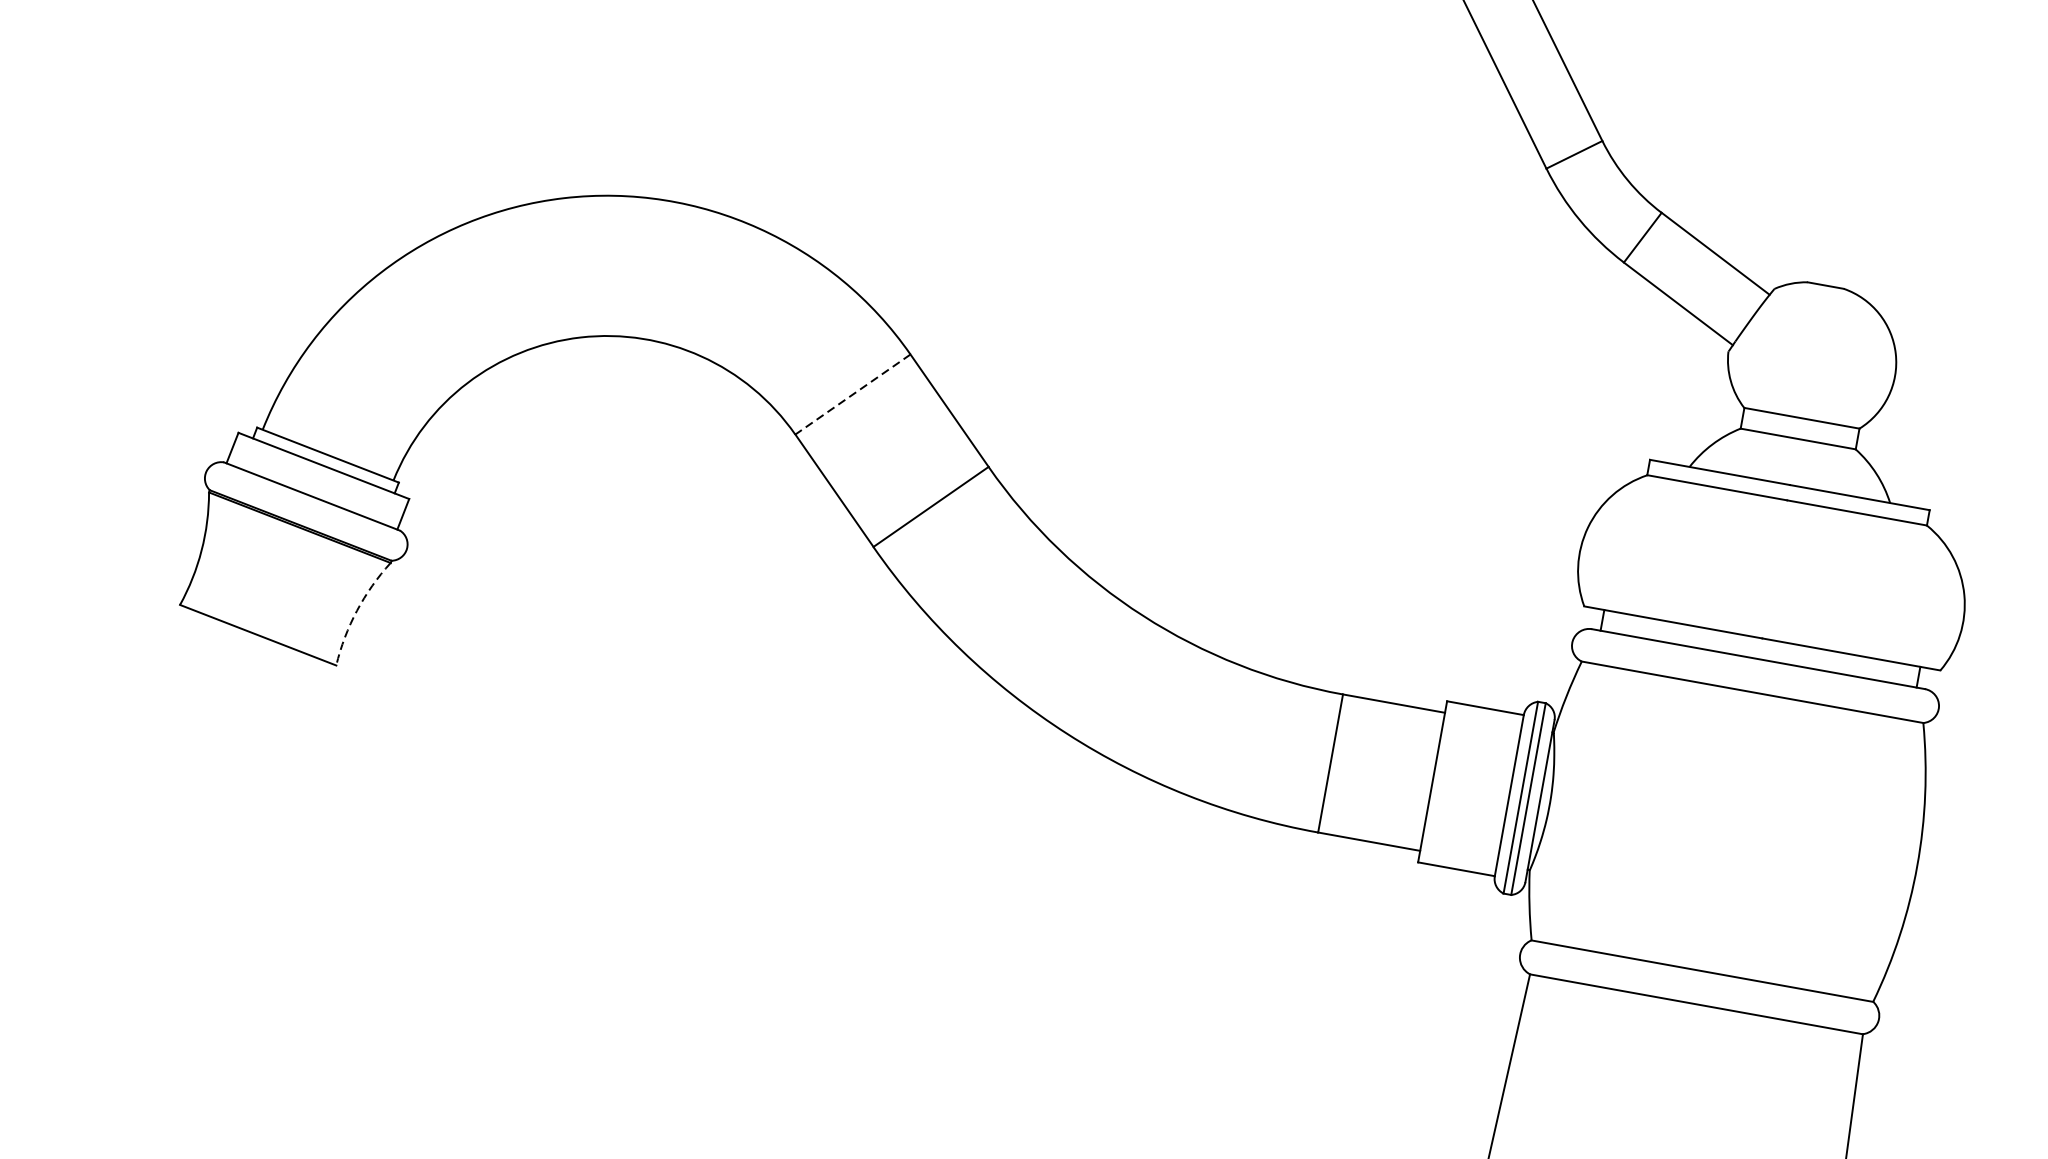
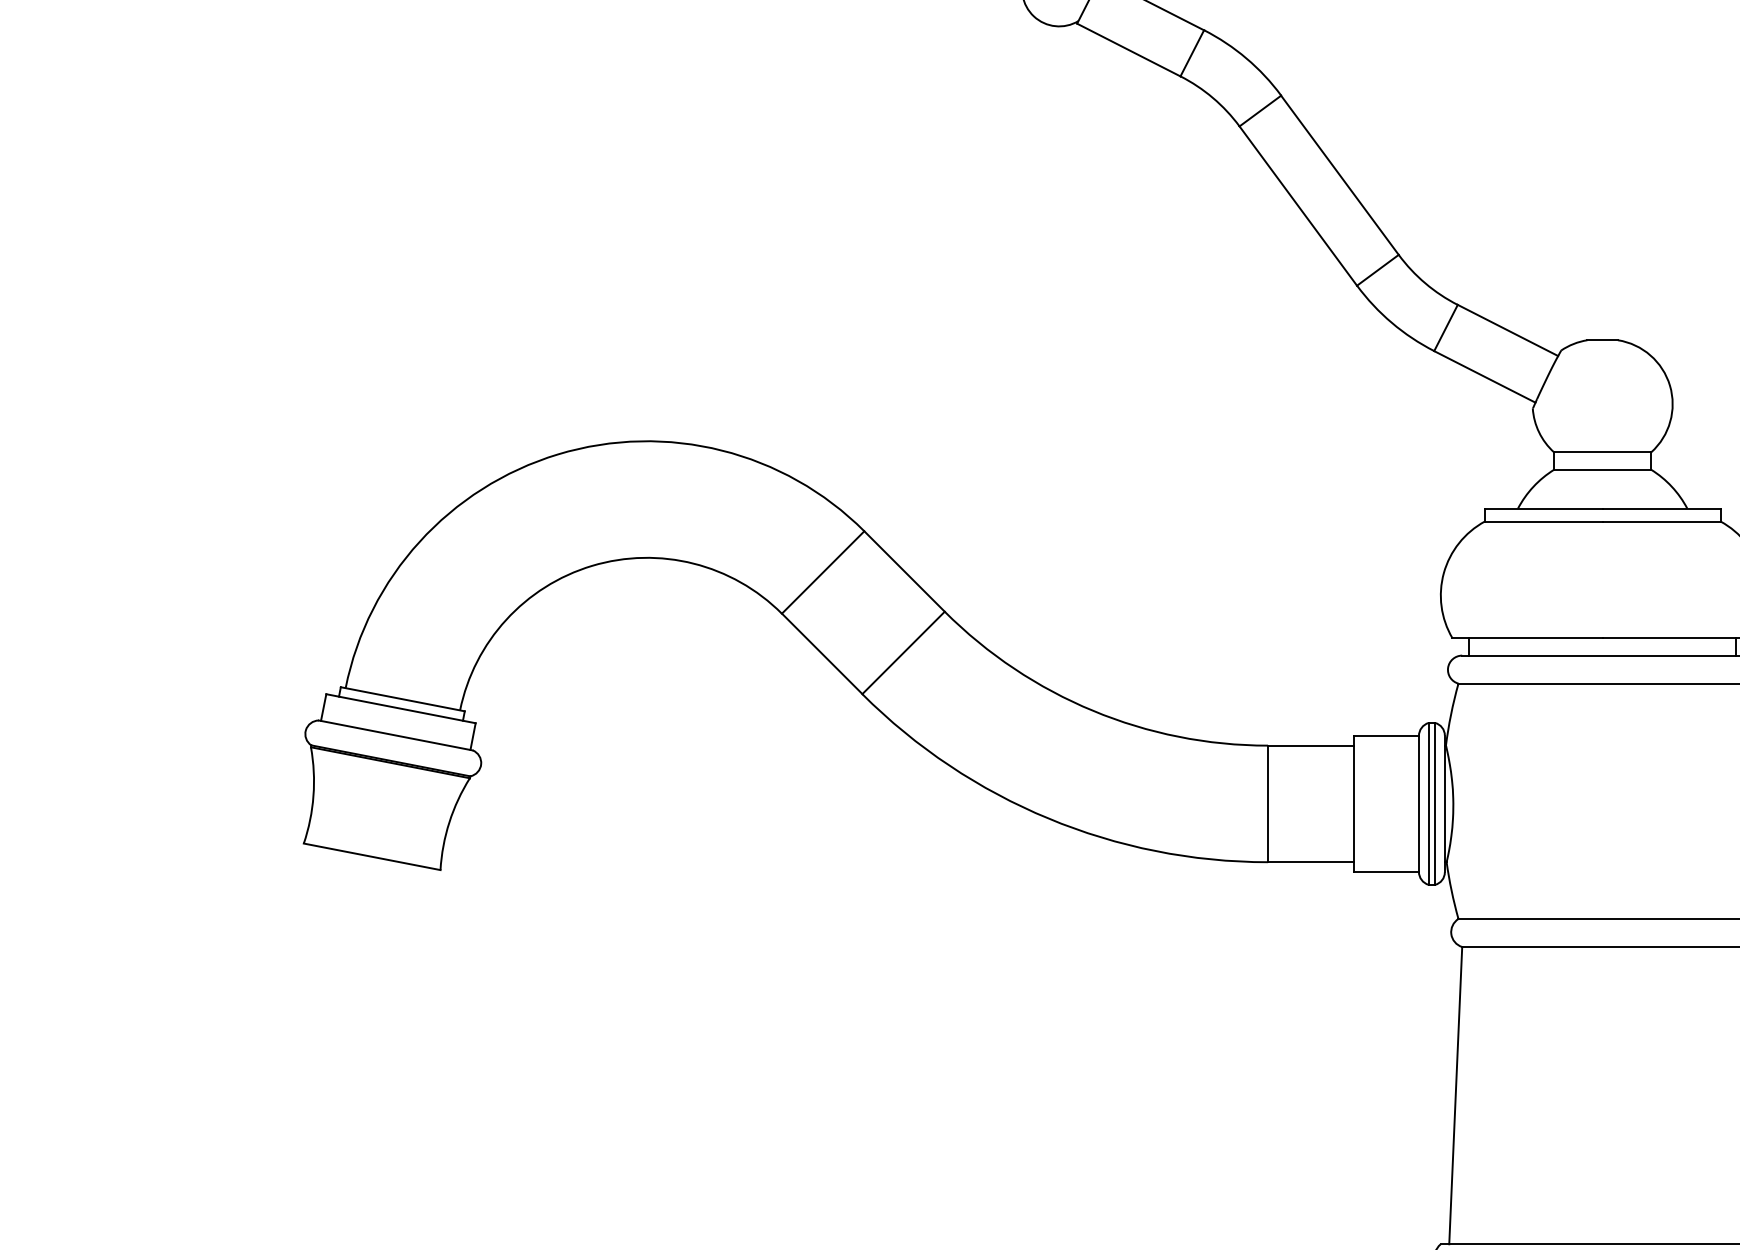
line: (852, 394) -> (822, 572), dashed -> solid
arc: (357, 611) -> (449, 822), dashed -> solid

